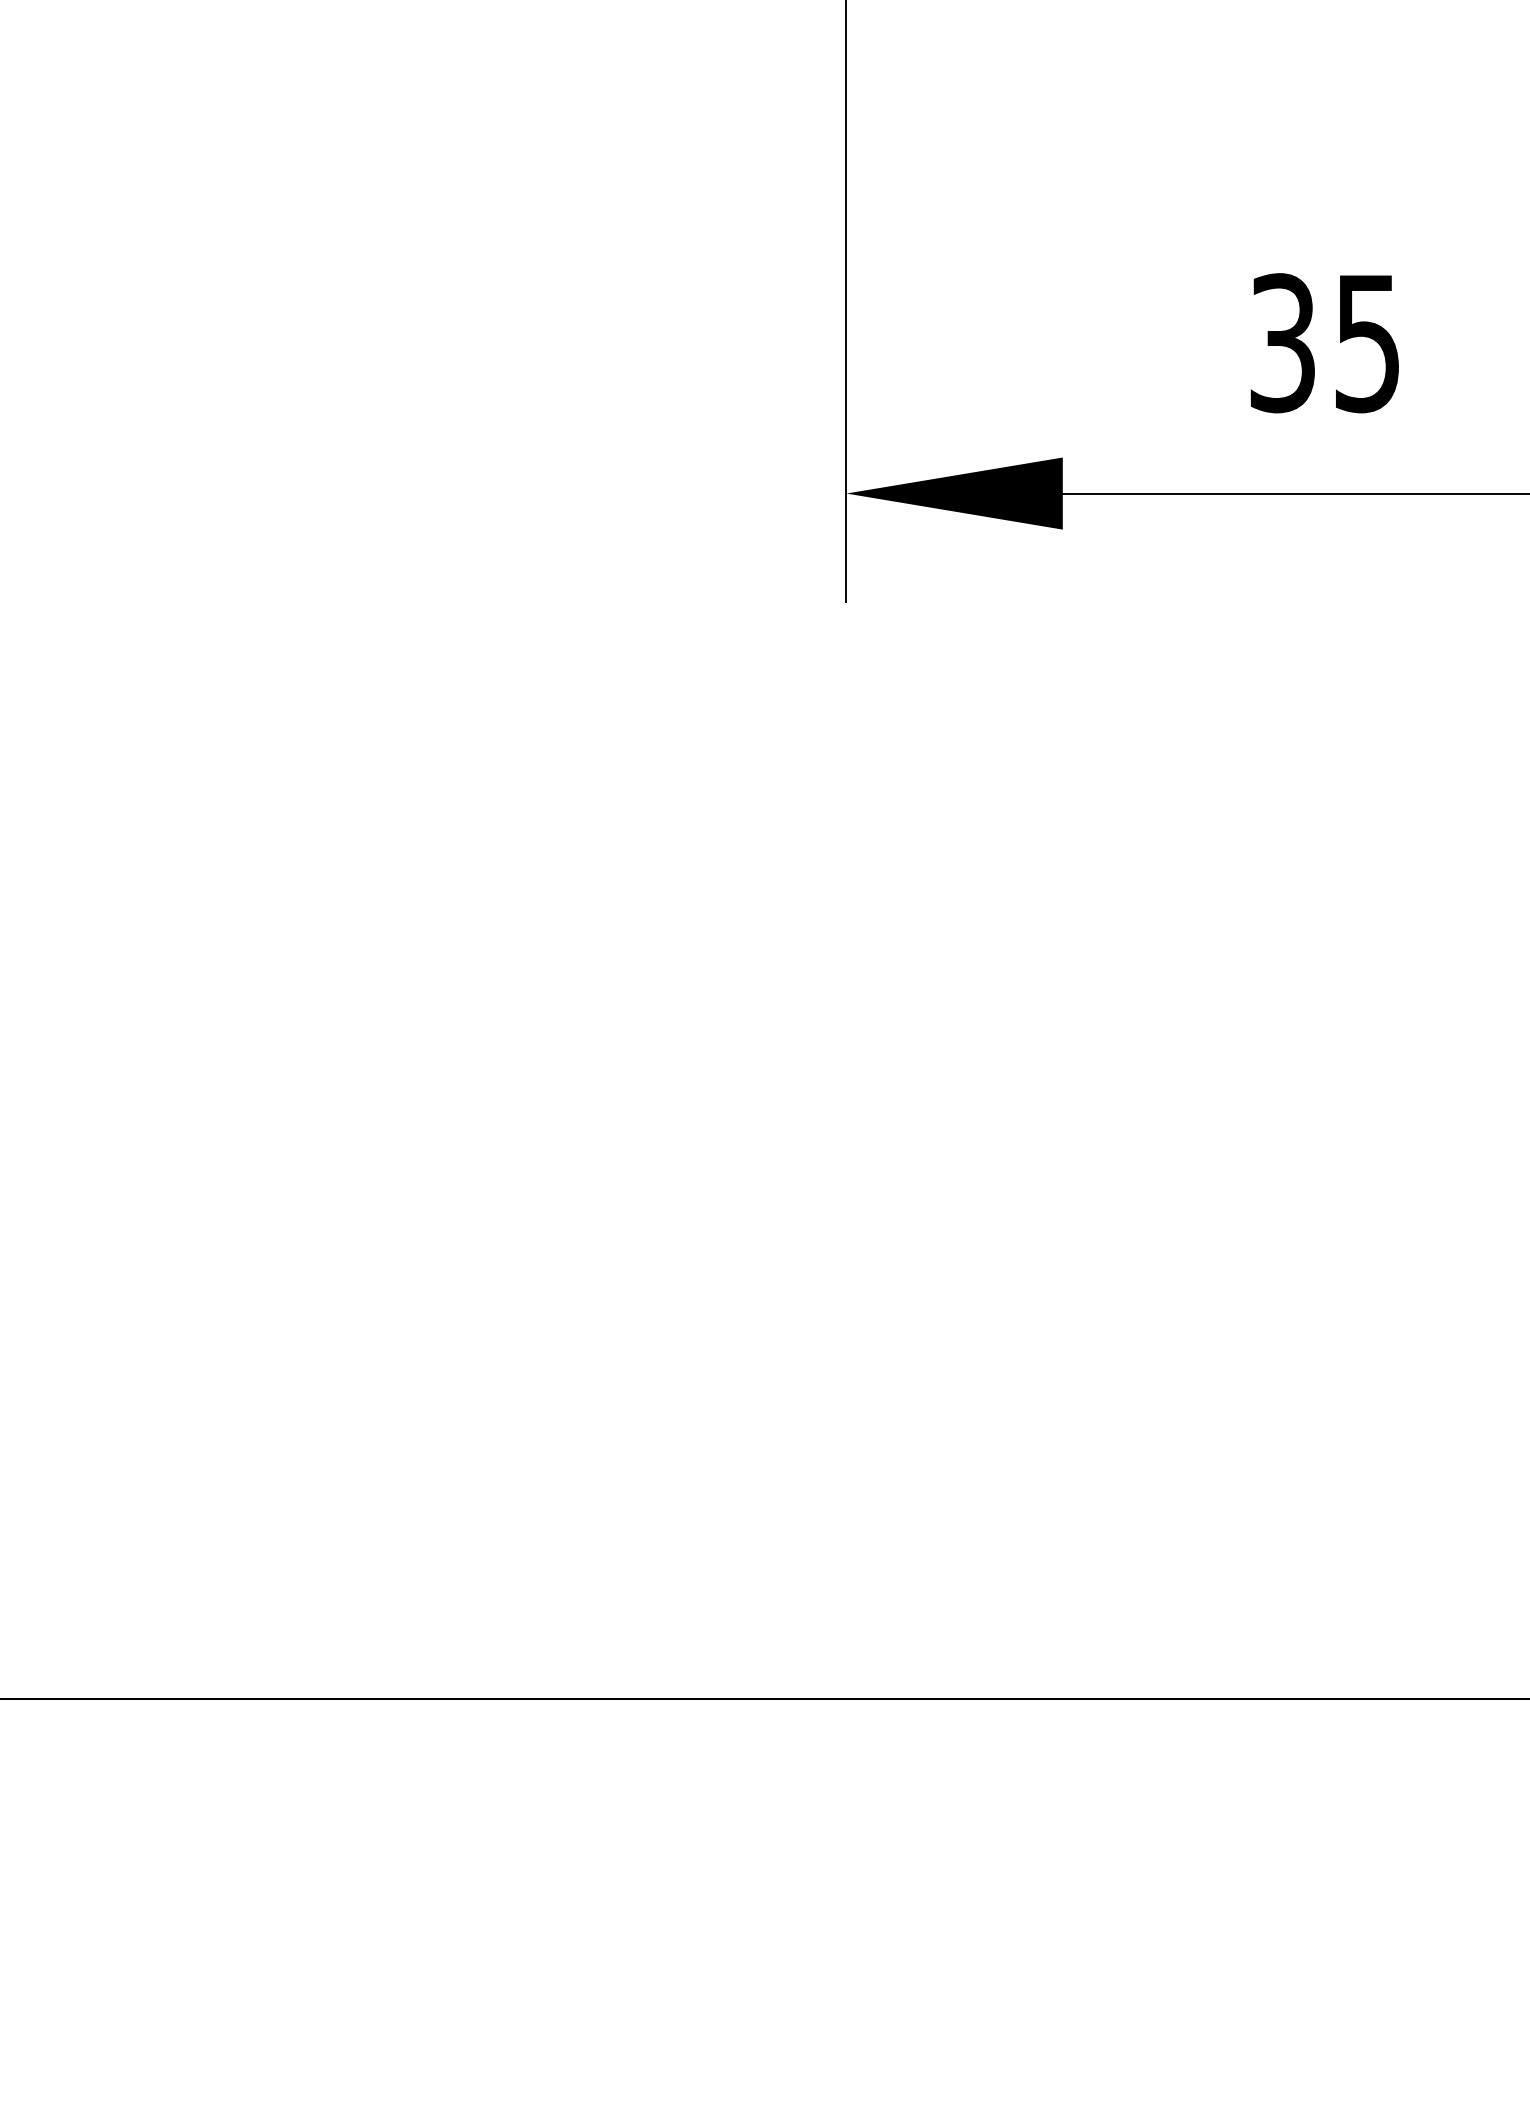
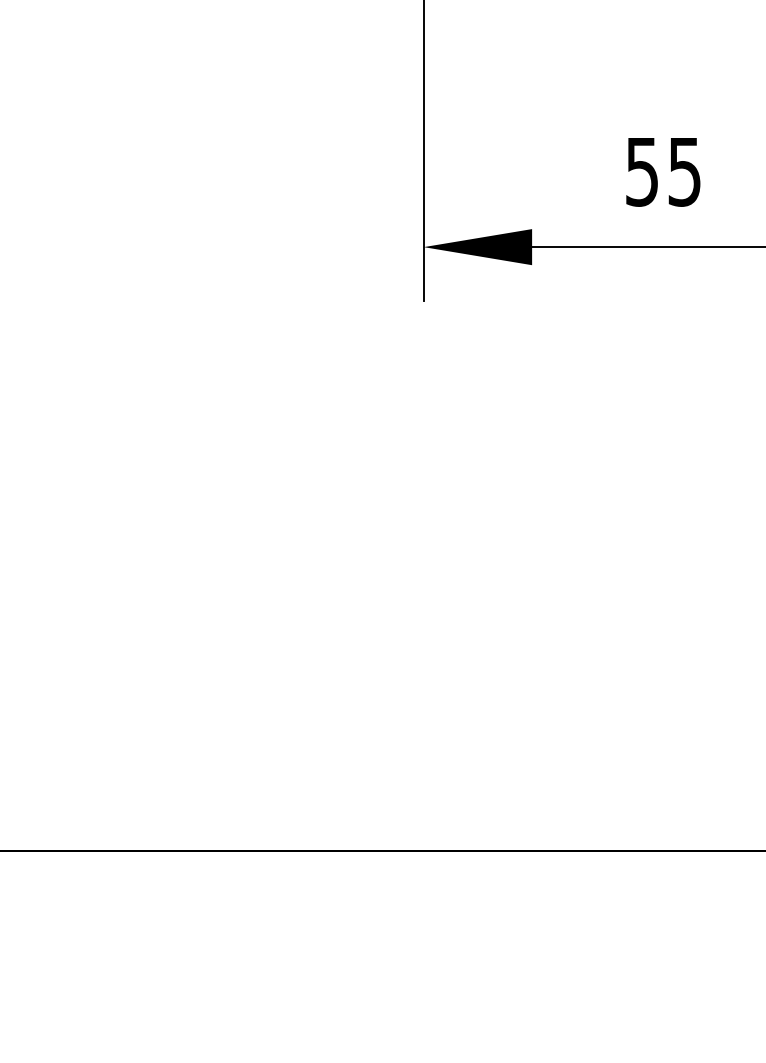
text: (1283, 342) -> (642, 171), 35 -> 55

